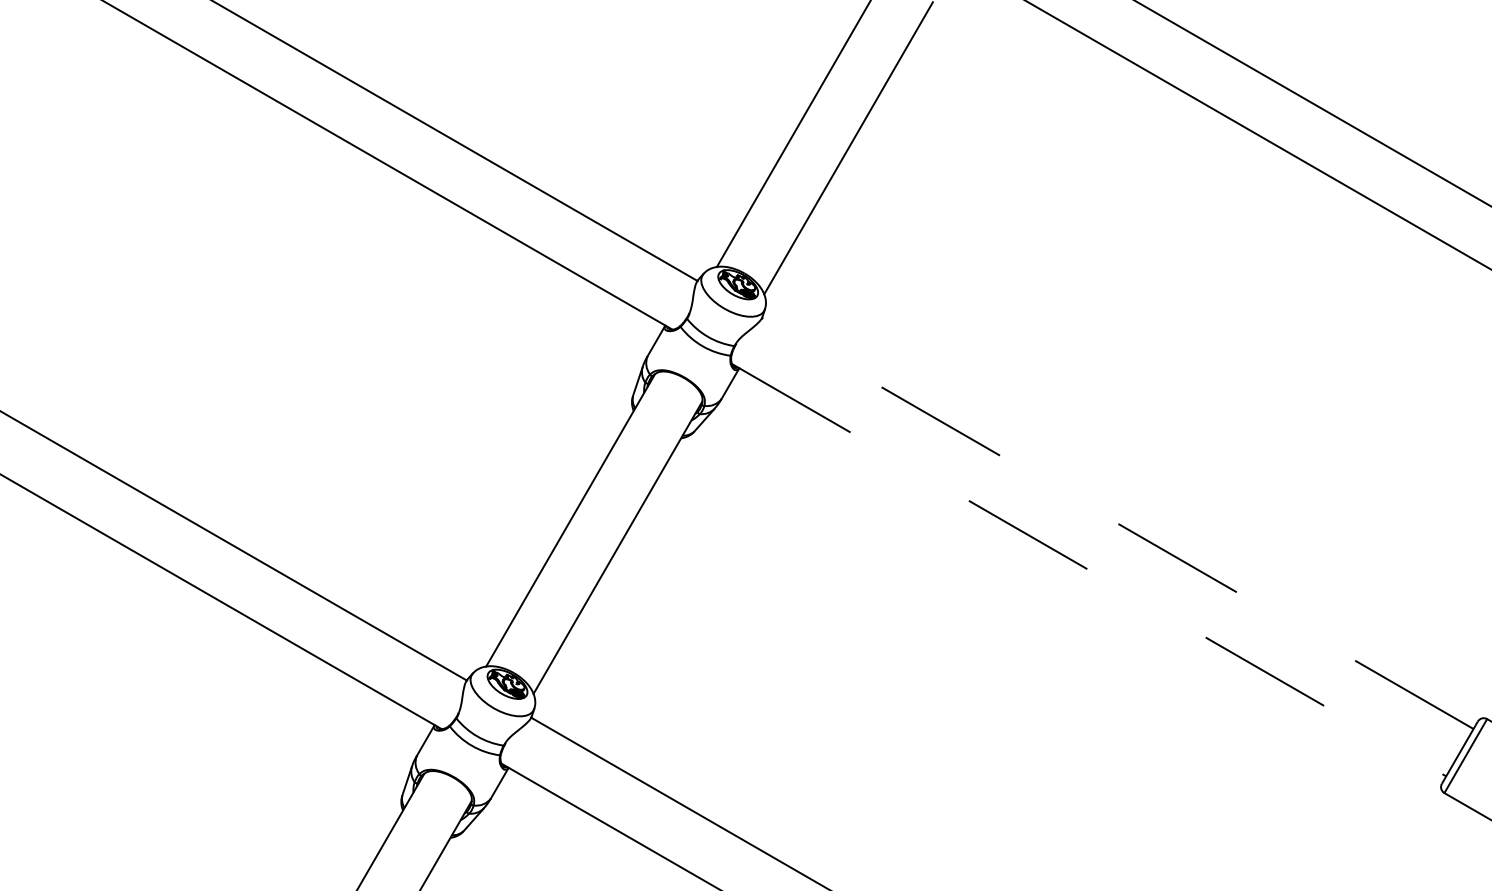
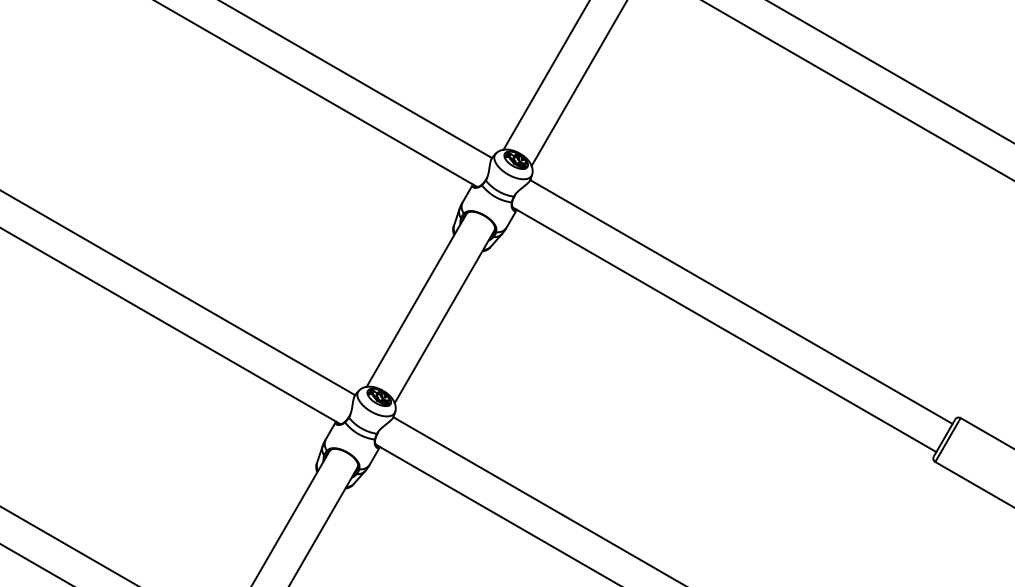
line: (1117, 524) -> (741, 302), dashed -> solid
line: (1089, 569) -> (724, 329), dashed -> solid

